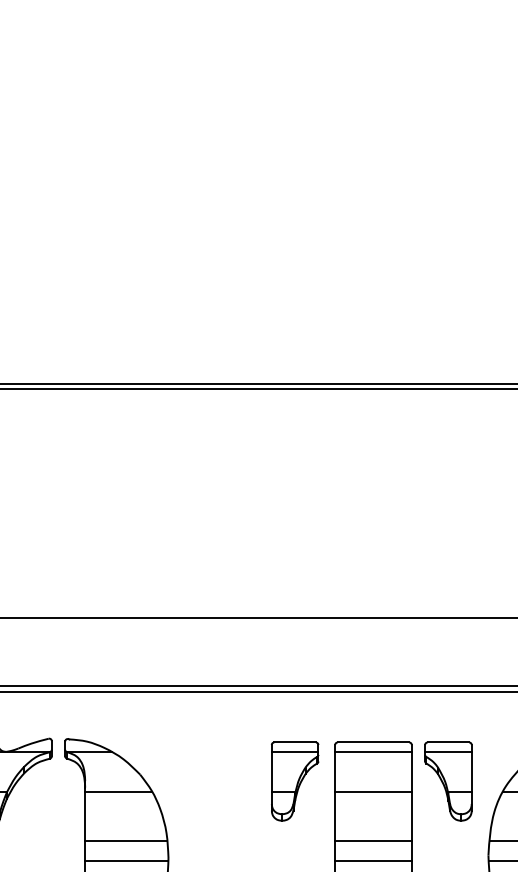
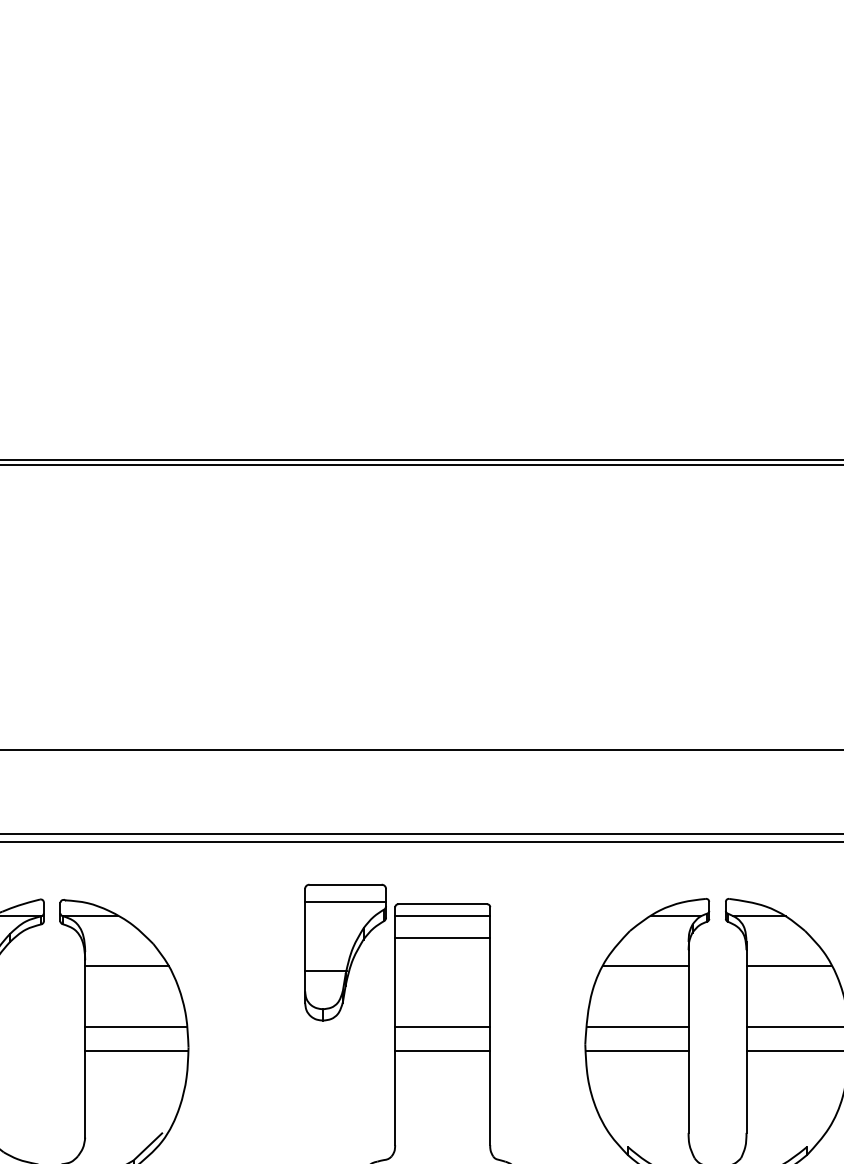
part: (295, 781) -> (345, 952), size x1.4
part: (448, 781) -> (535, 952), removed
line: (373, 791) -> (442, 937), moved

